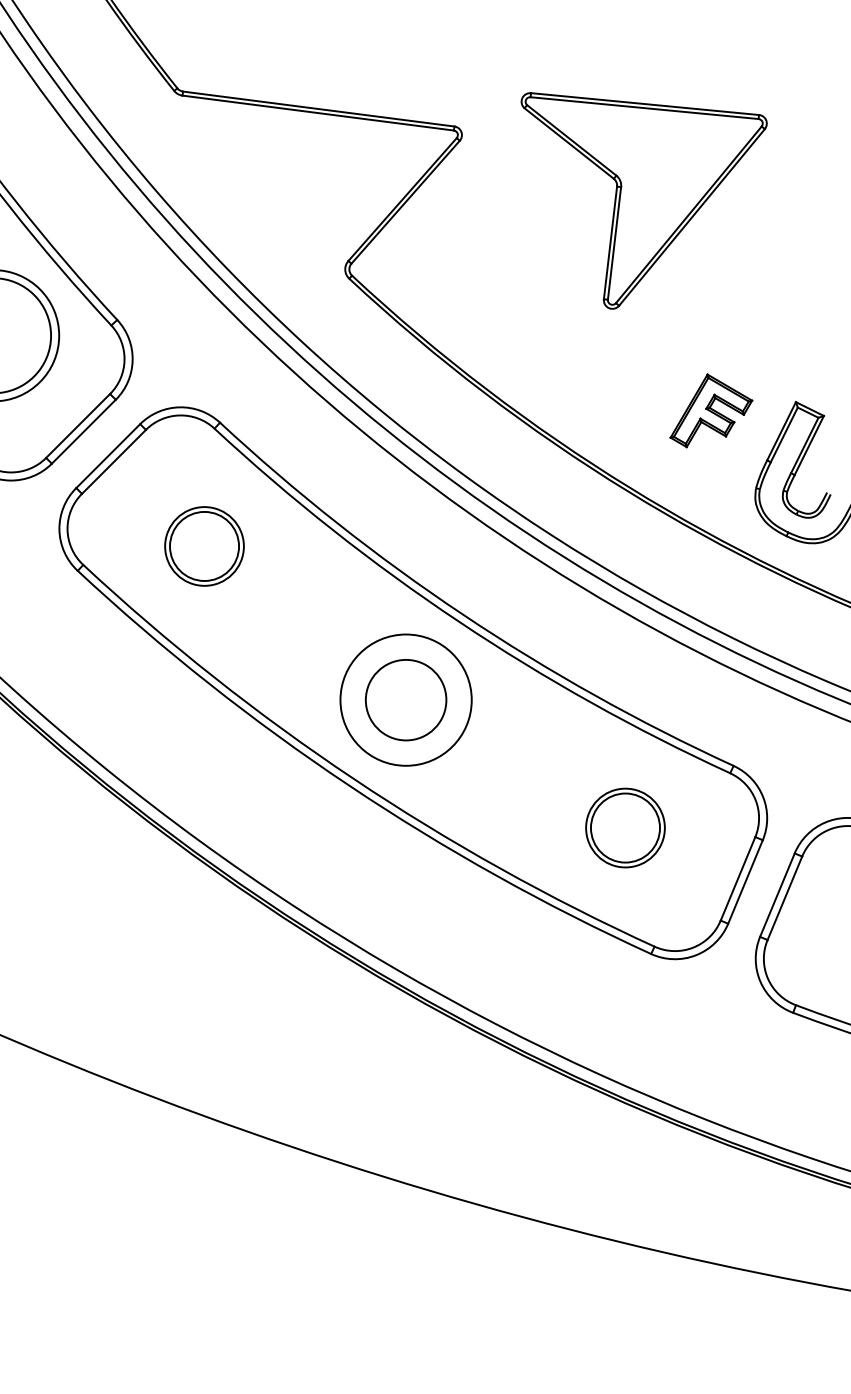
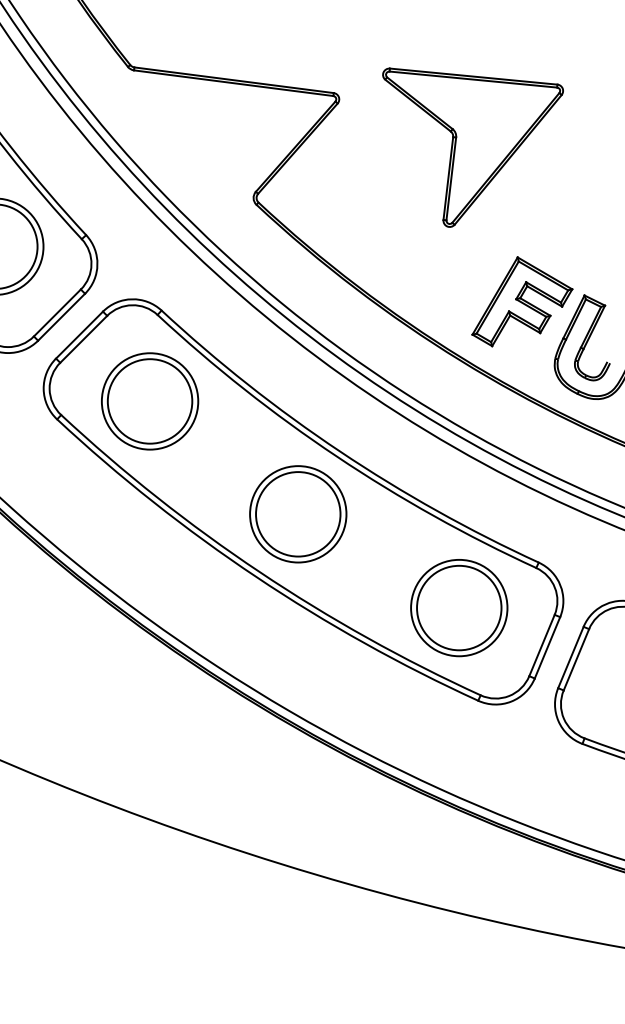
part: (711, 410) -> (522, 301), size x1.67
part: (204, 546) -> (150, 401), size x1.67
circle: (406, 700) -> (298, 514), size x1.43
part: (625, 828) -> (459, 608), size x1.67

